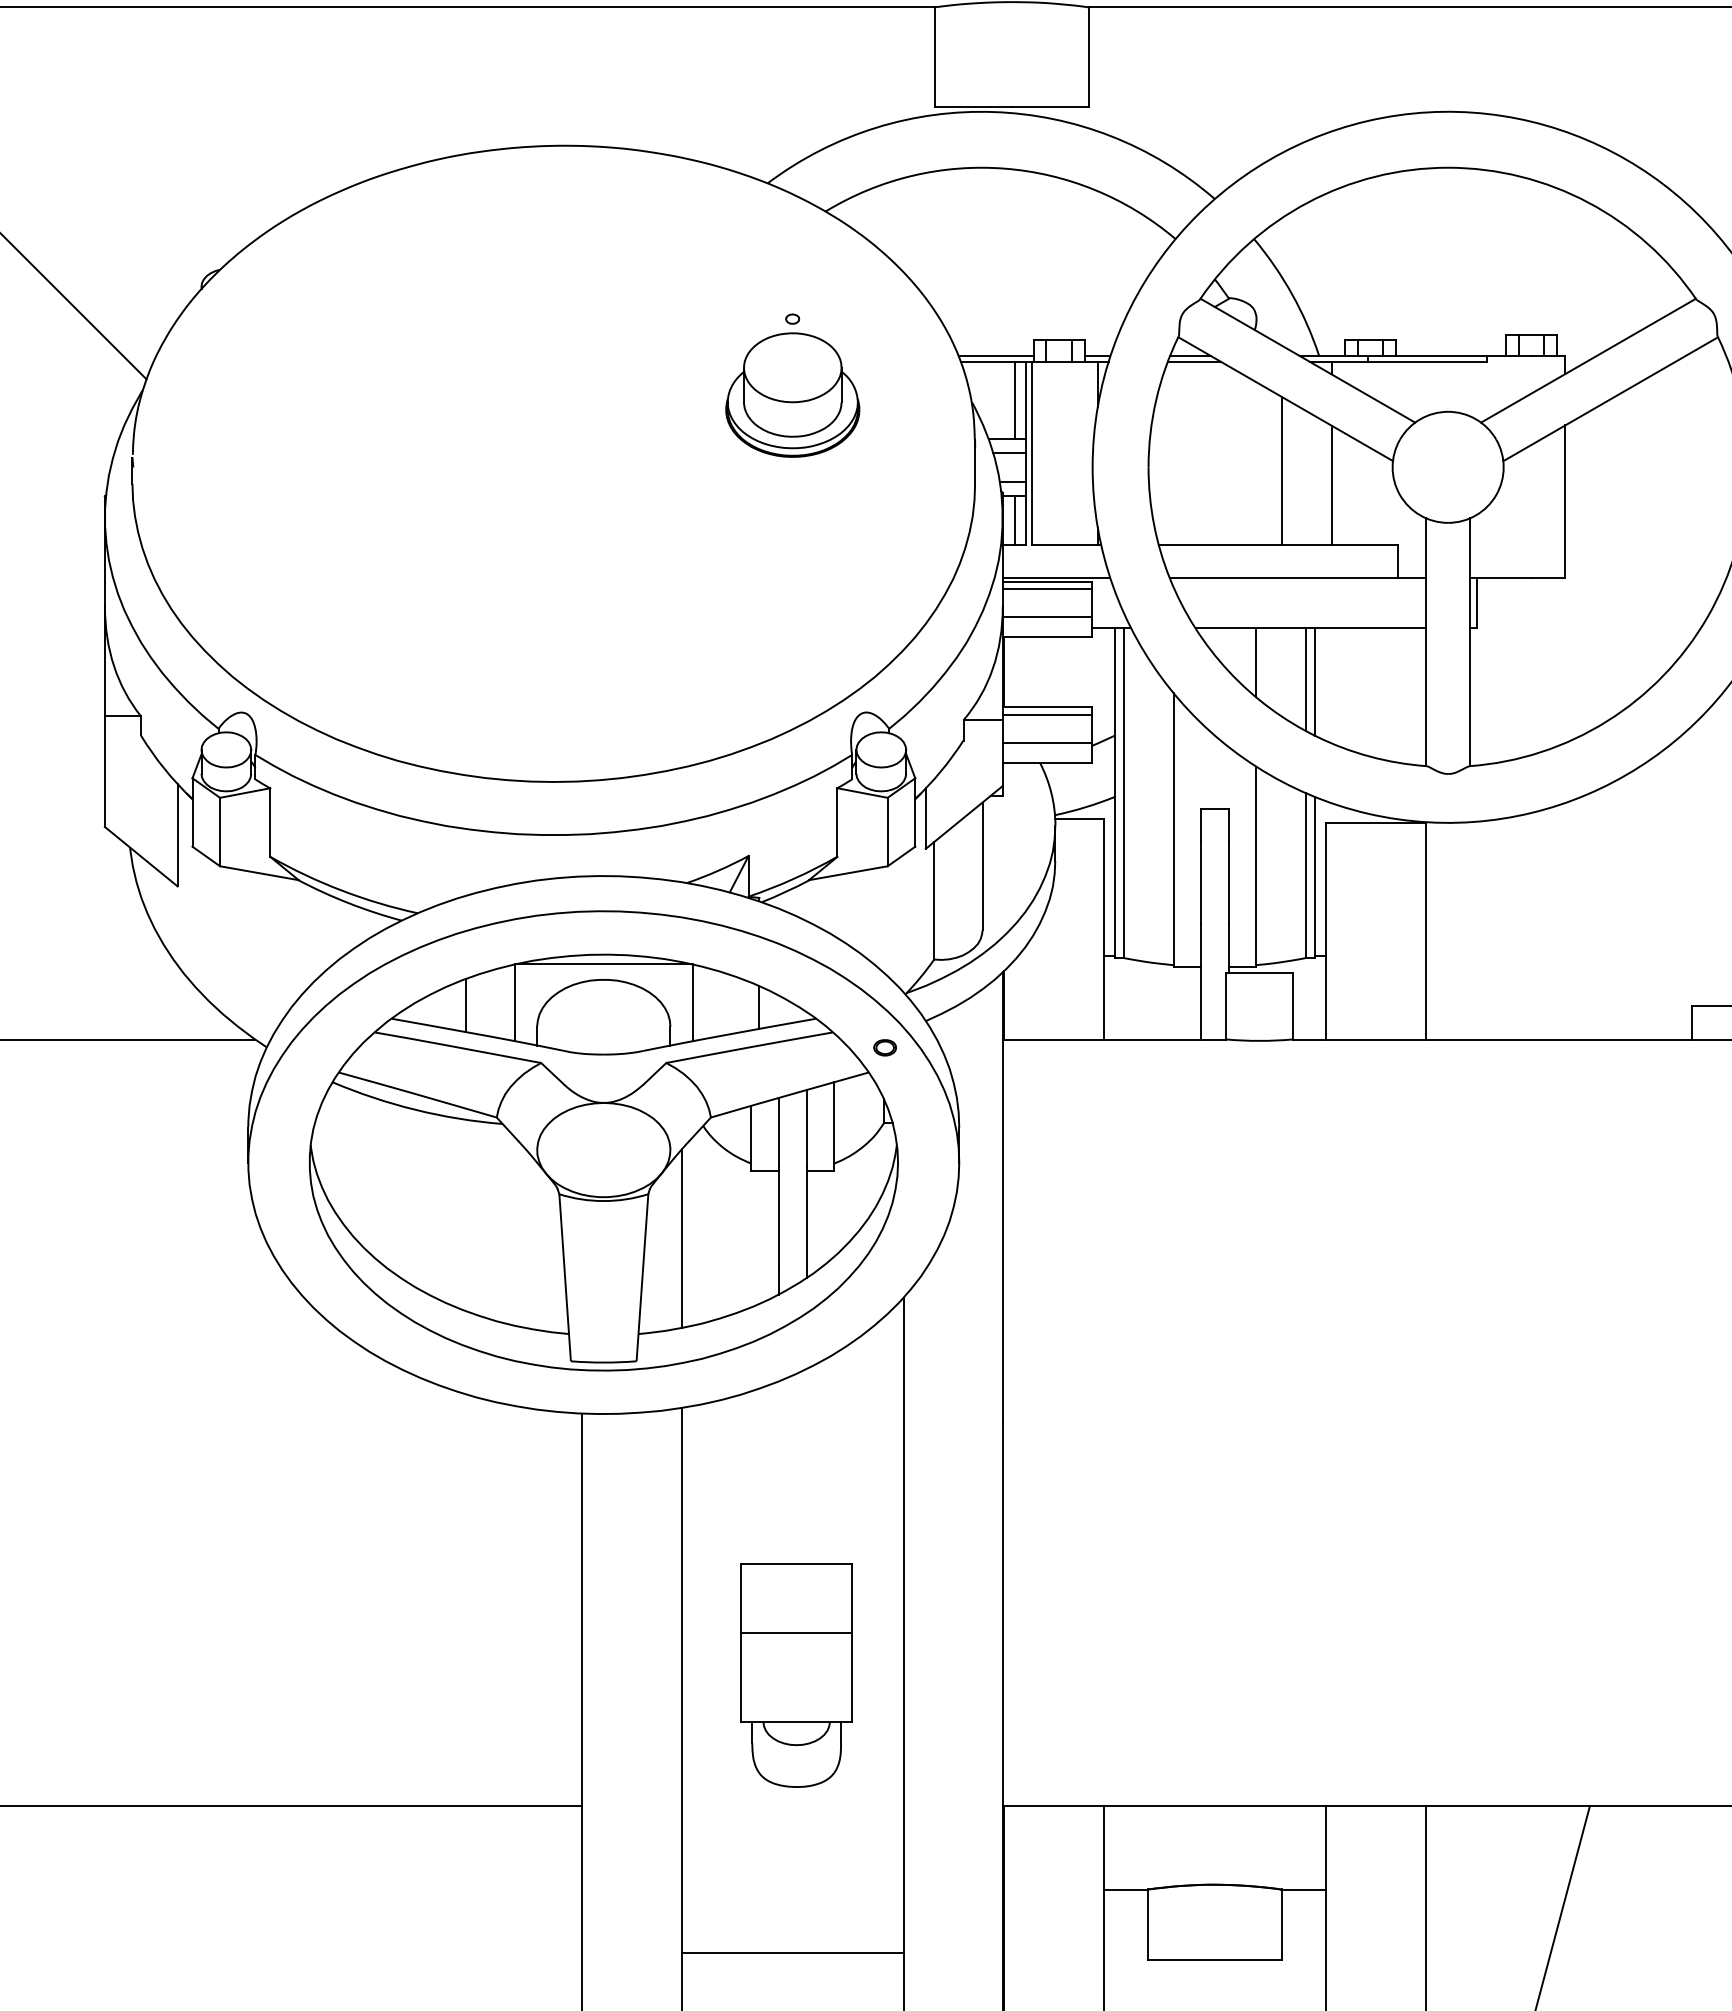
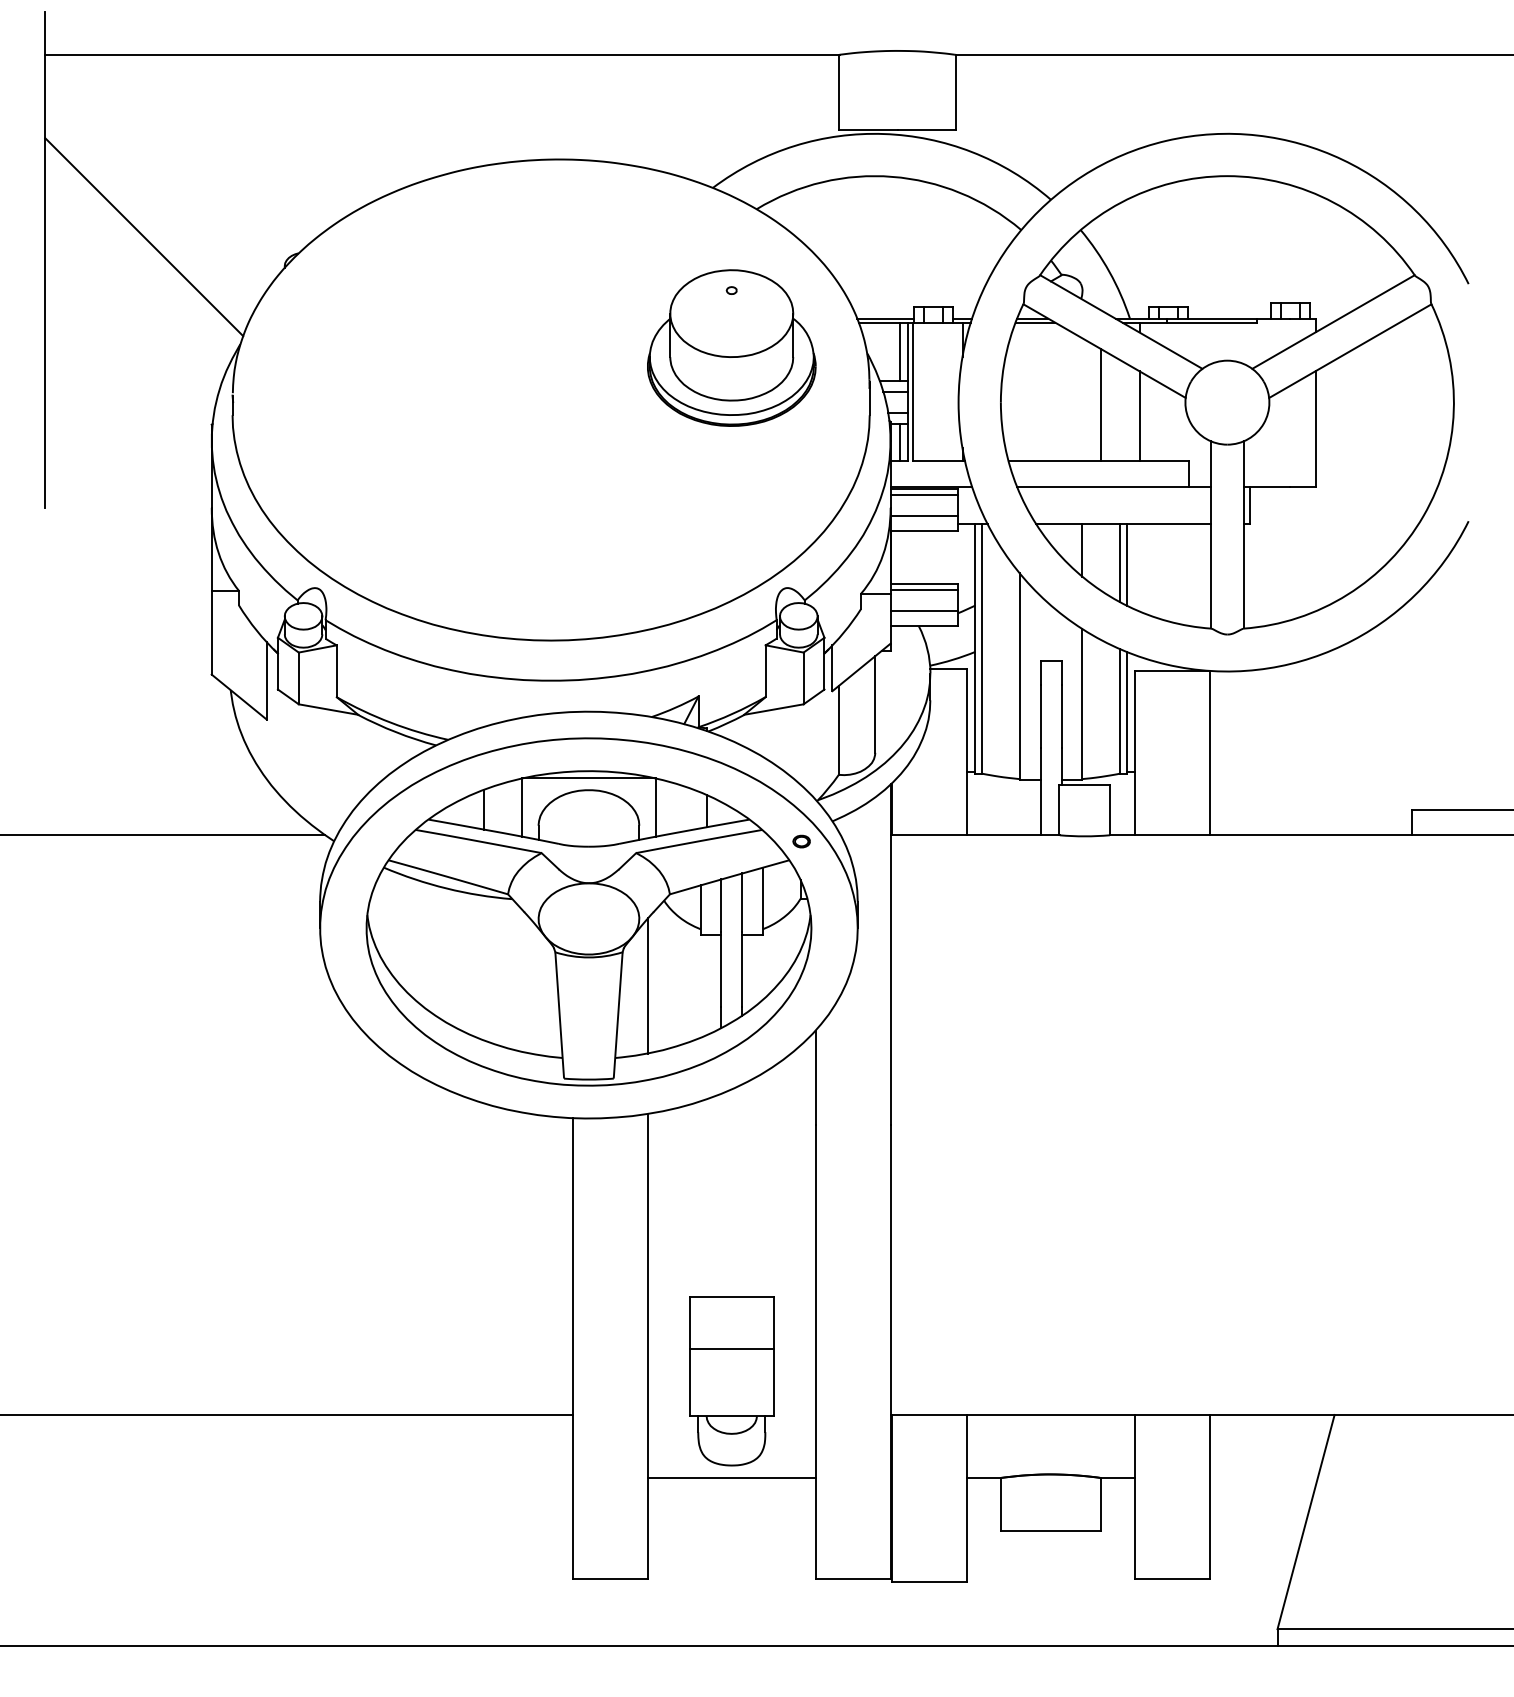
part: (792, 394) -> (731, 347), size x1.67
part: (796, 1675) -> (731, 1381), moved
line: (792, 1953) -> (731, 1478), moved

